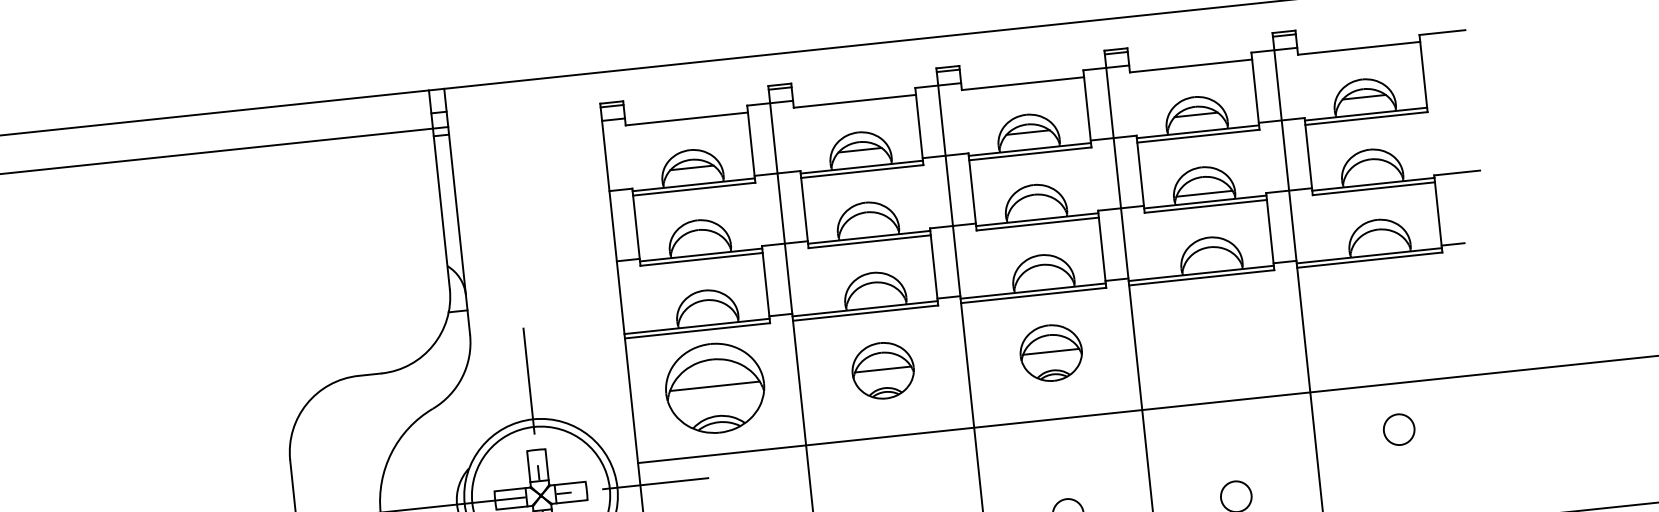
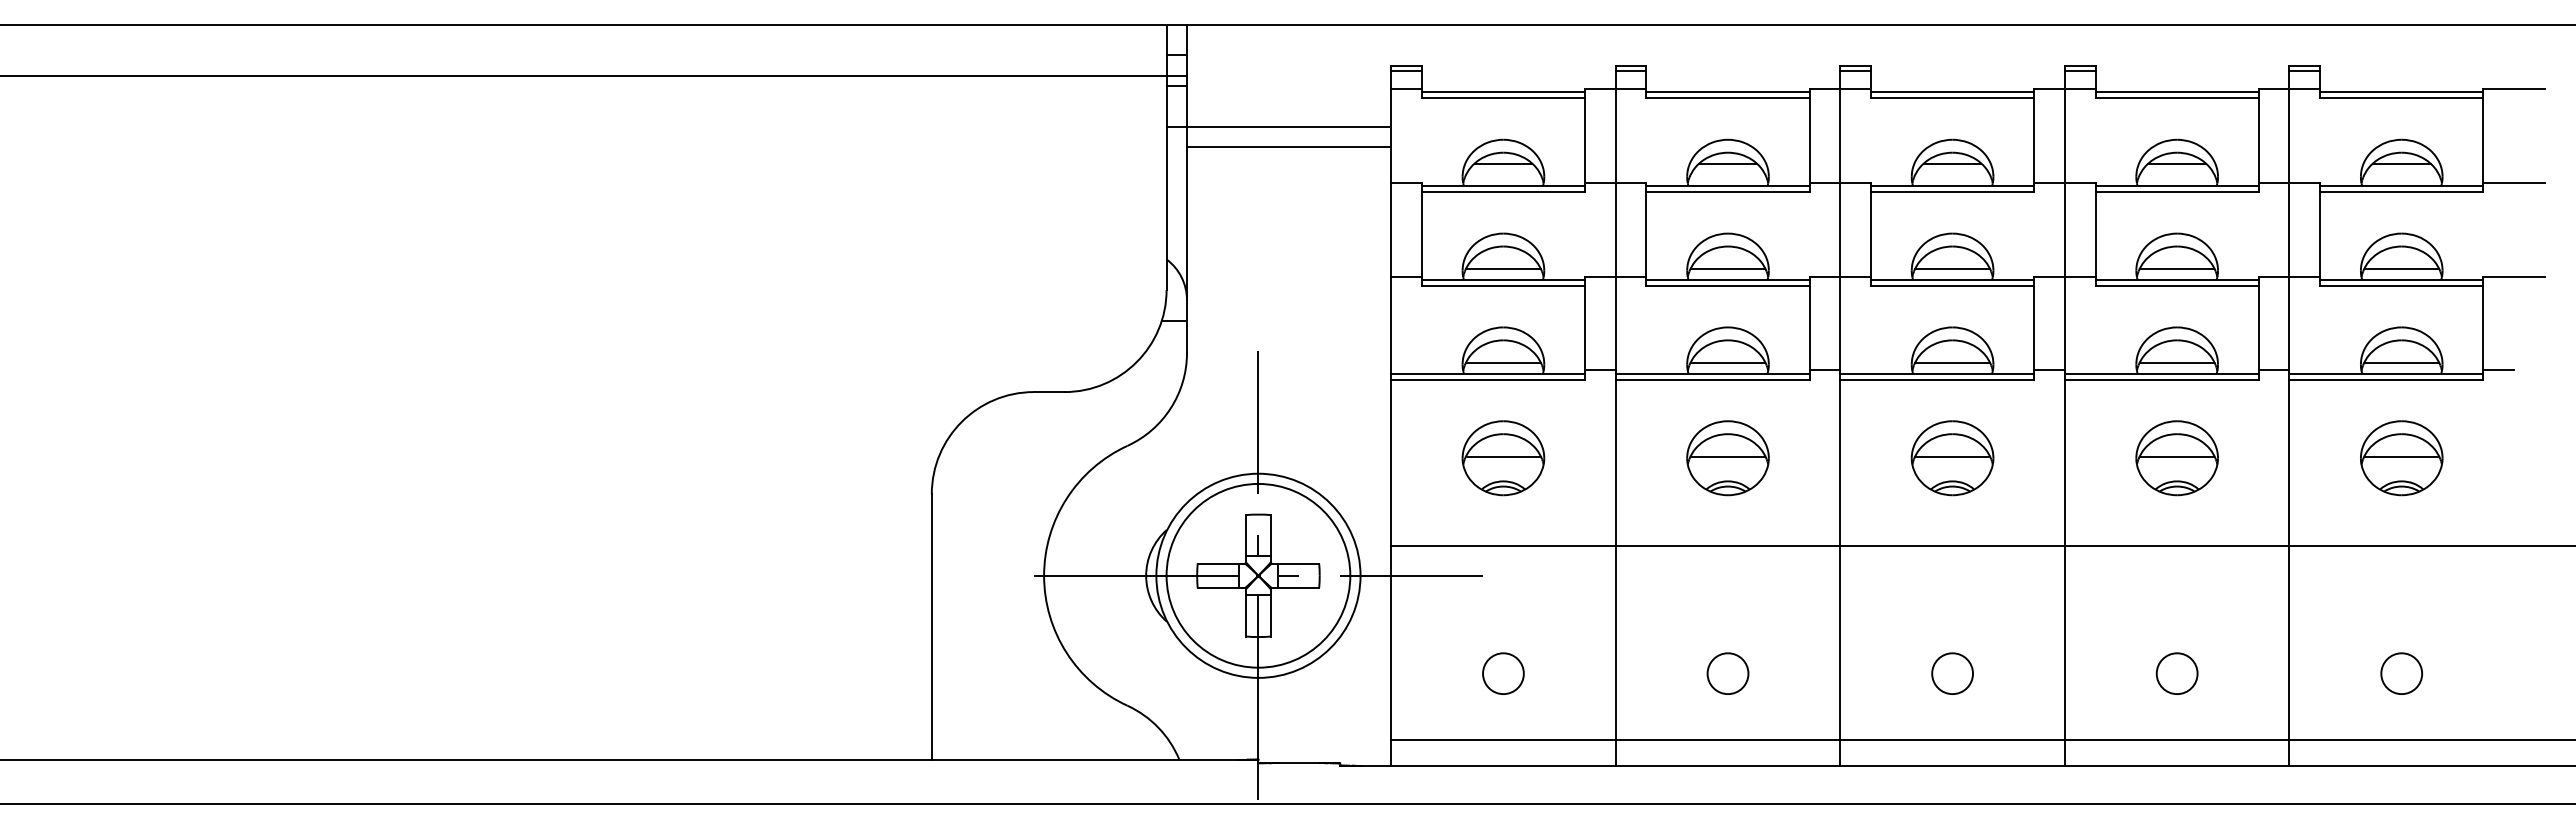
line: (1358, 44) -> (2401, 92), added
line: (1190, 61) -> (2176, 92), added
line: (1022, 79) -> (1952, 92), added
line: (854, 97) -> (1727, 92), added
line: (1449, 102) -> (2513, 182), added
line: (686, 114) -> (1503, 92), added
line: (520, 157) -> (1278, 126), added
line: (530, 172) -> (1289, 147), added
line: (1372, 175) -> (2401, 268), added
line: (1036, 211) -> (1952, 268), added
line: (867, 228) -> (1727, 268), added
line: (700, 246) -> (1503, 268), added
line: (1379, 246) -> (2401, 362), added
line: (1212, 263) -> (2177, 362), added
line: (1043, 281) -> (1952, 362), added
line: (875, 299) -> (1727, 362), added
line: (707, 316) -> (1503, 362), added
part: (1387, 318) -> (2401, 458), added
part: (1218, 335) -> (2176, 458), added
part: (715, 388) -> (1503, 458), size x0.62
circle: (1399, 429) -> (2401, 673), moved

